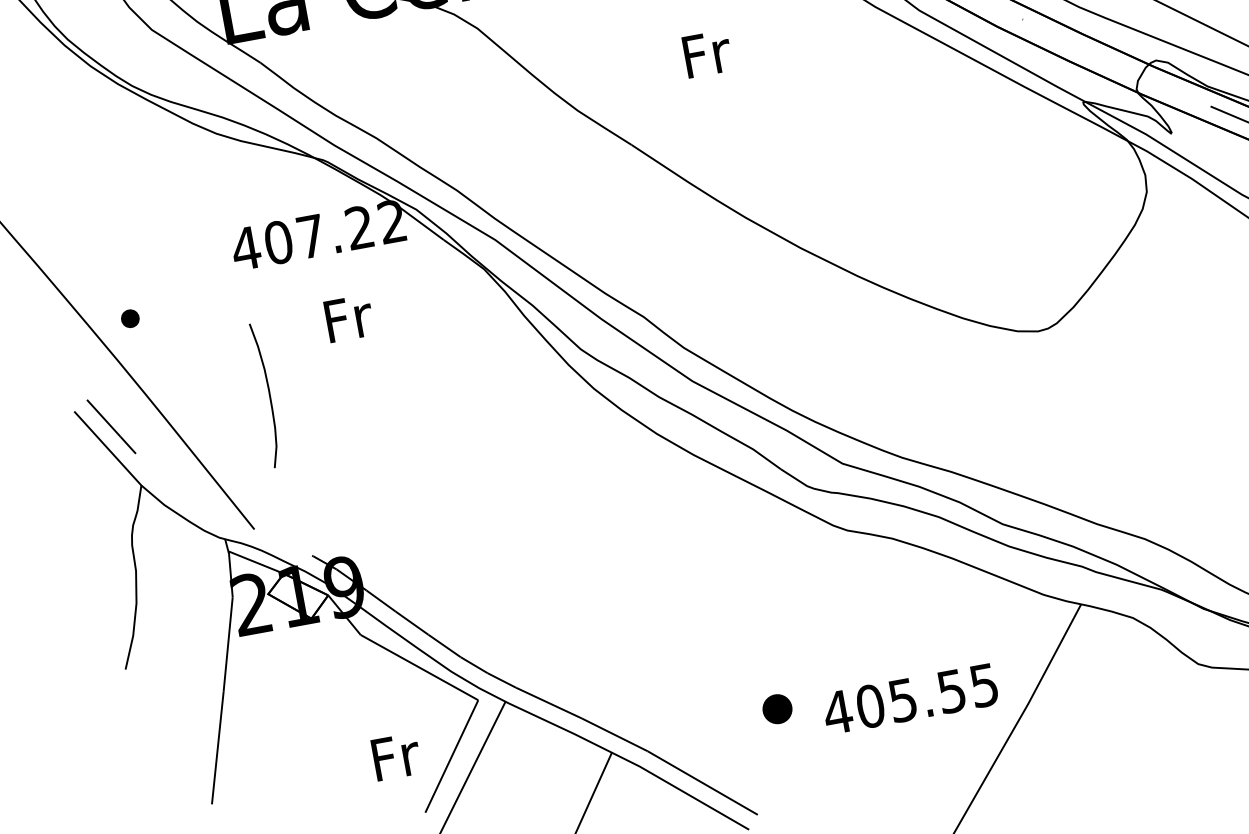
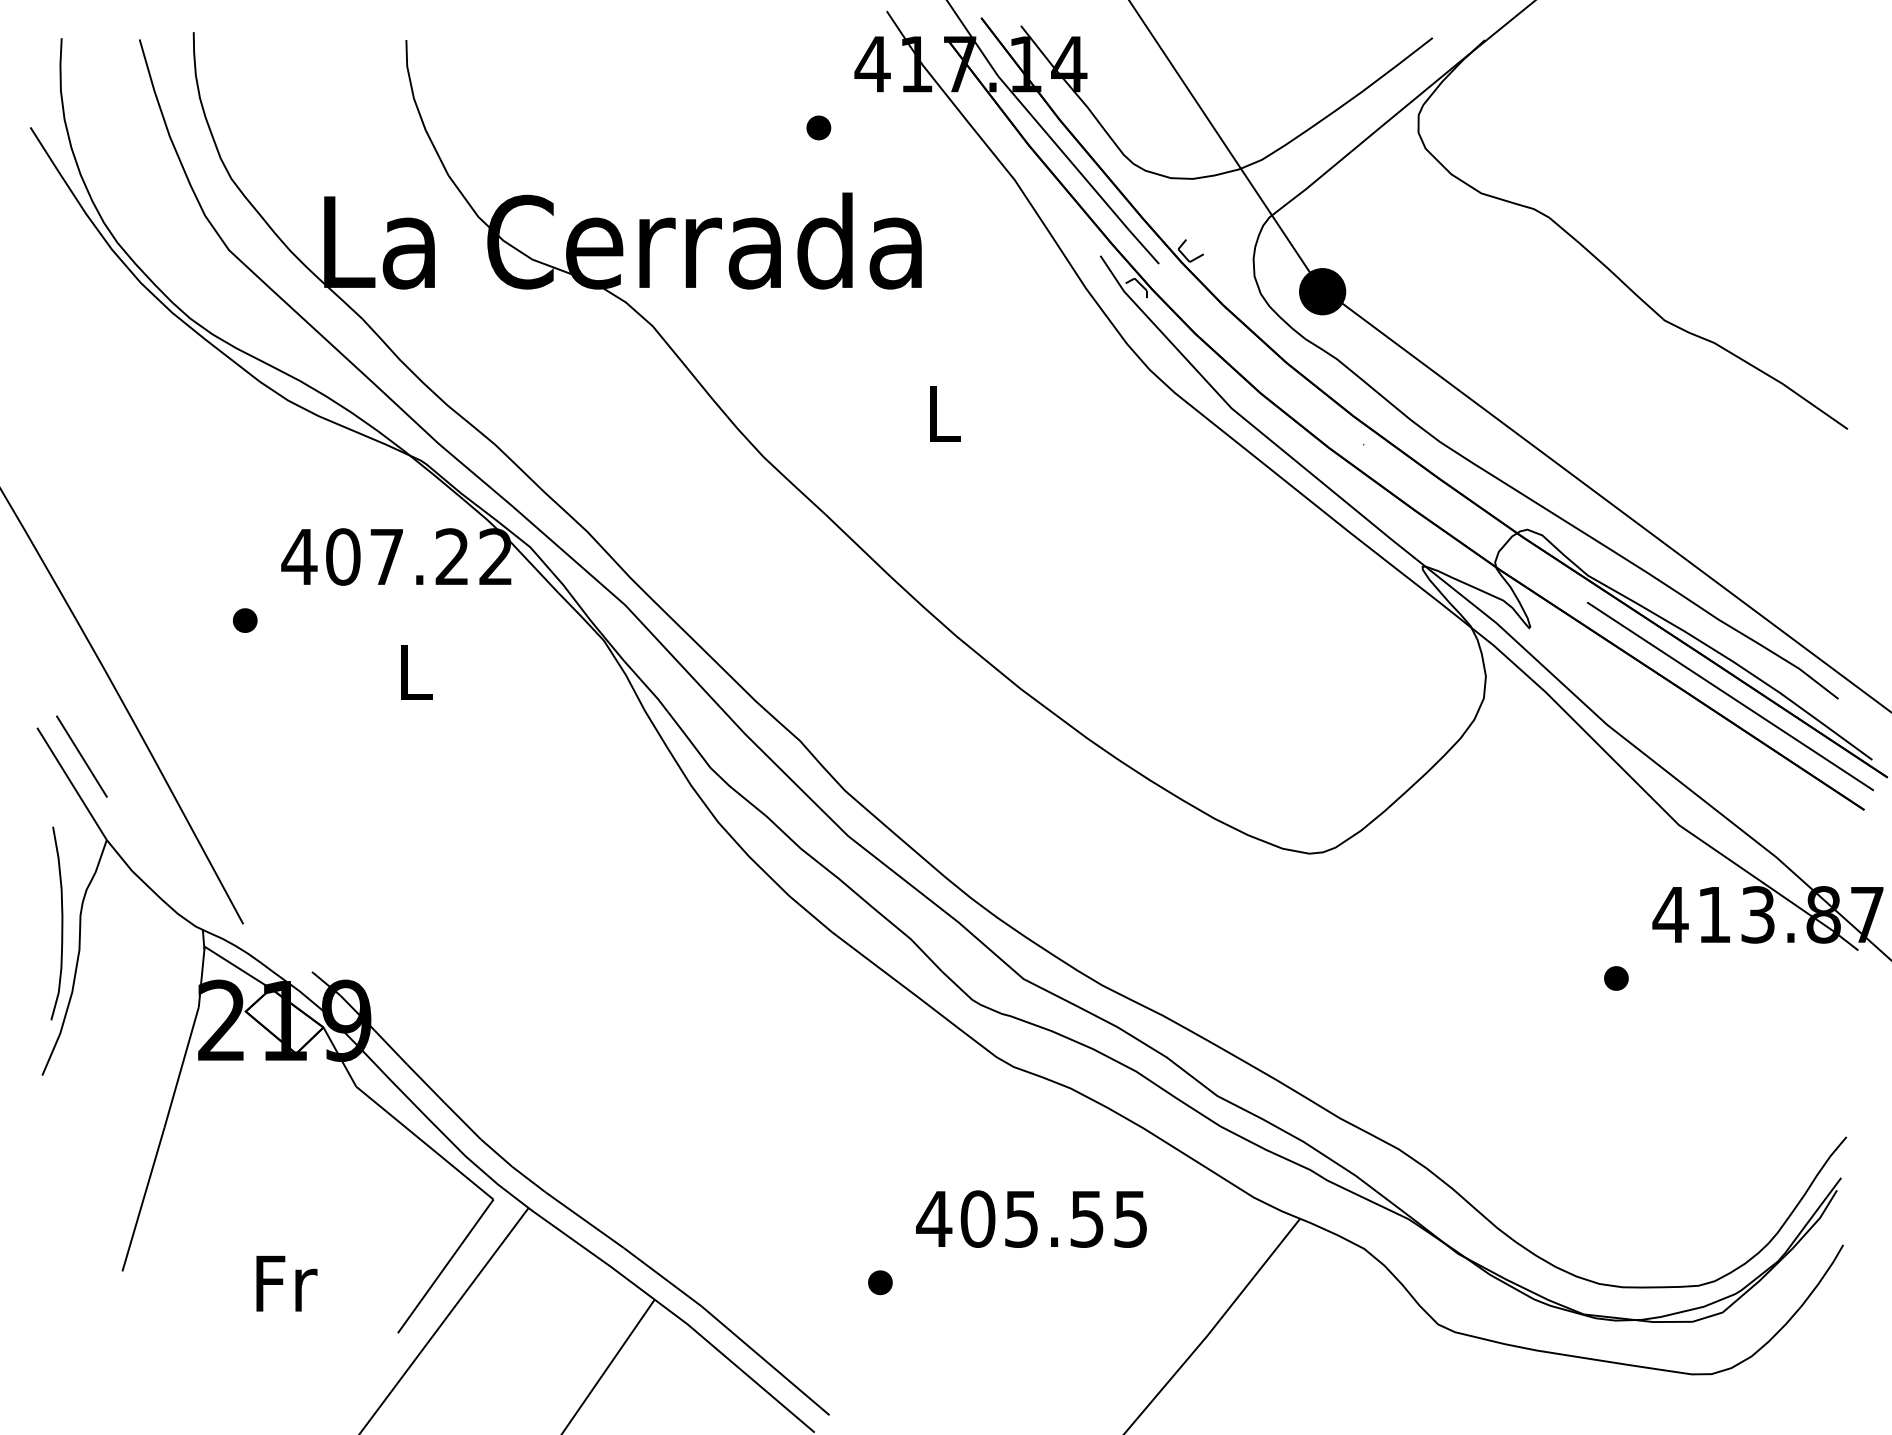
text: (707, 53) -> (945, 413), Fr -> L
part: (129, 318) -> (244, 620), moved
text: (348, 318) -> (416, 672), Fr -> L
curve: (269, 394) -> (61, 923), moved
text: (910, 698) -> (1031, 1218), moved
part: (777, 709) -> (880, 1282), size x0.62
text: (396, 756) -> (286, 1283), moved

